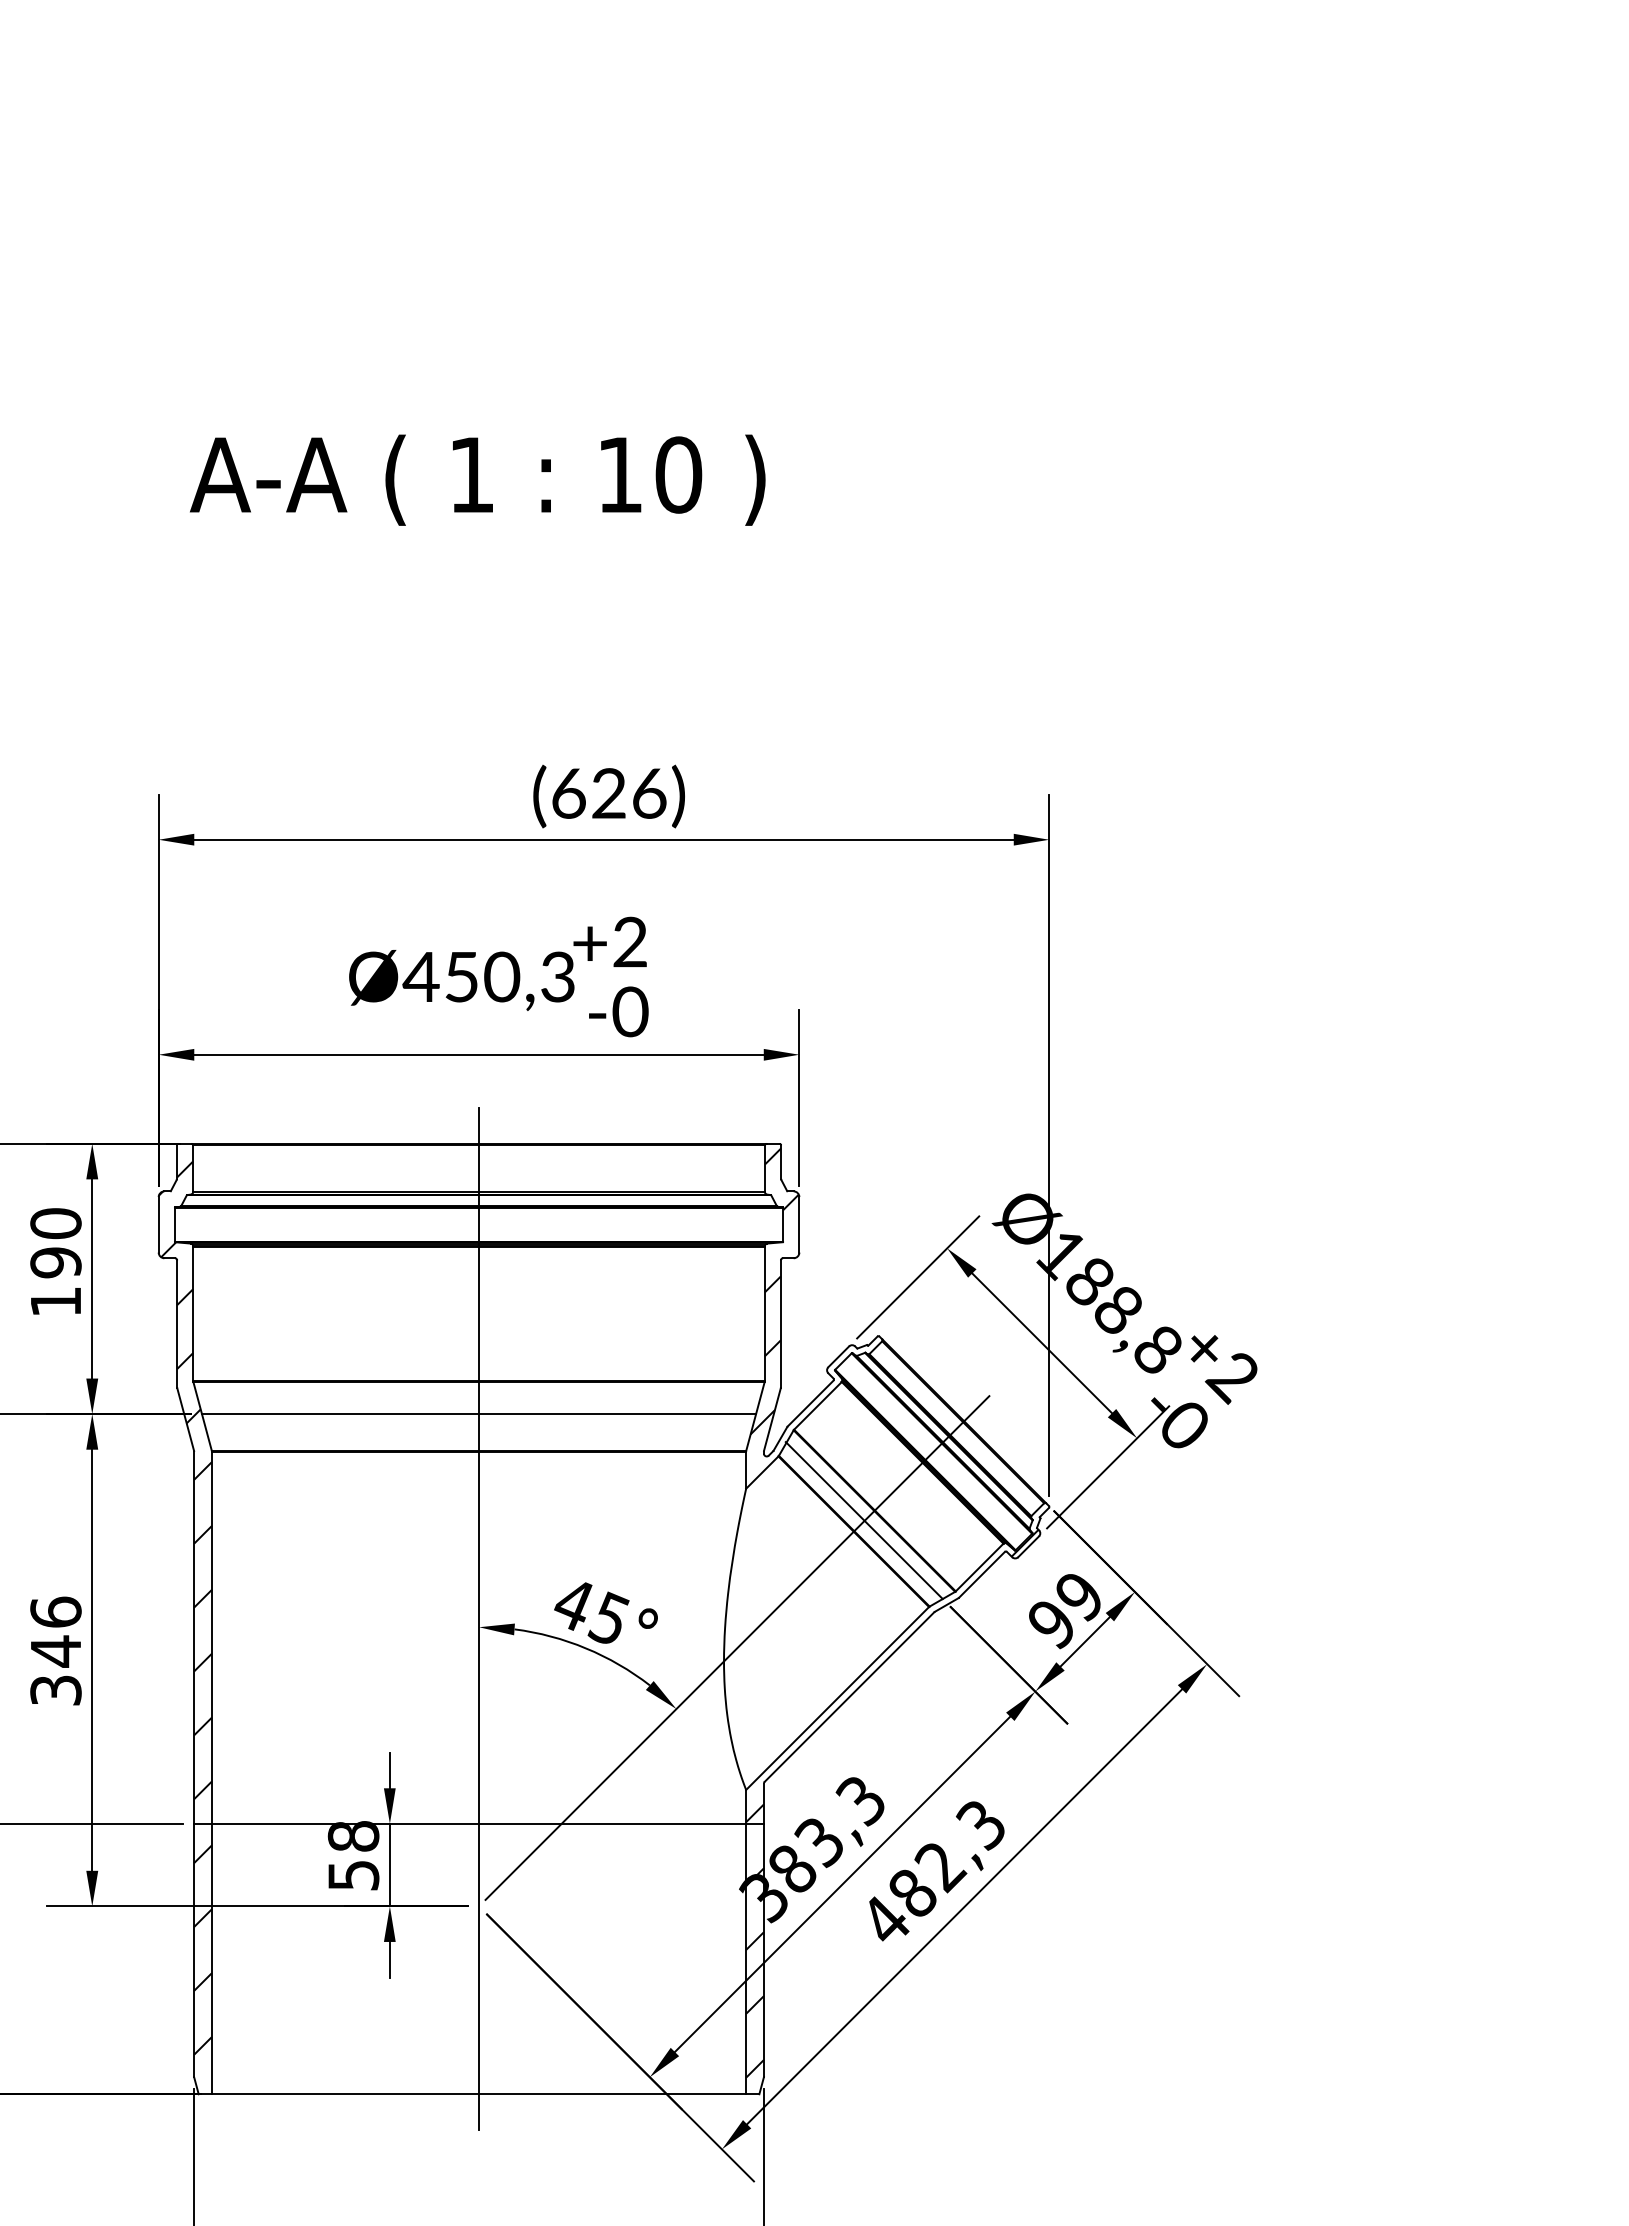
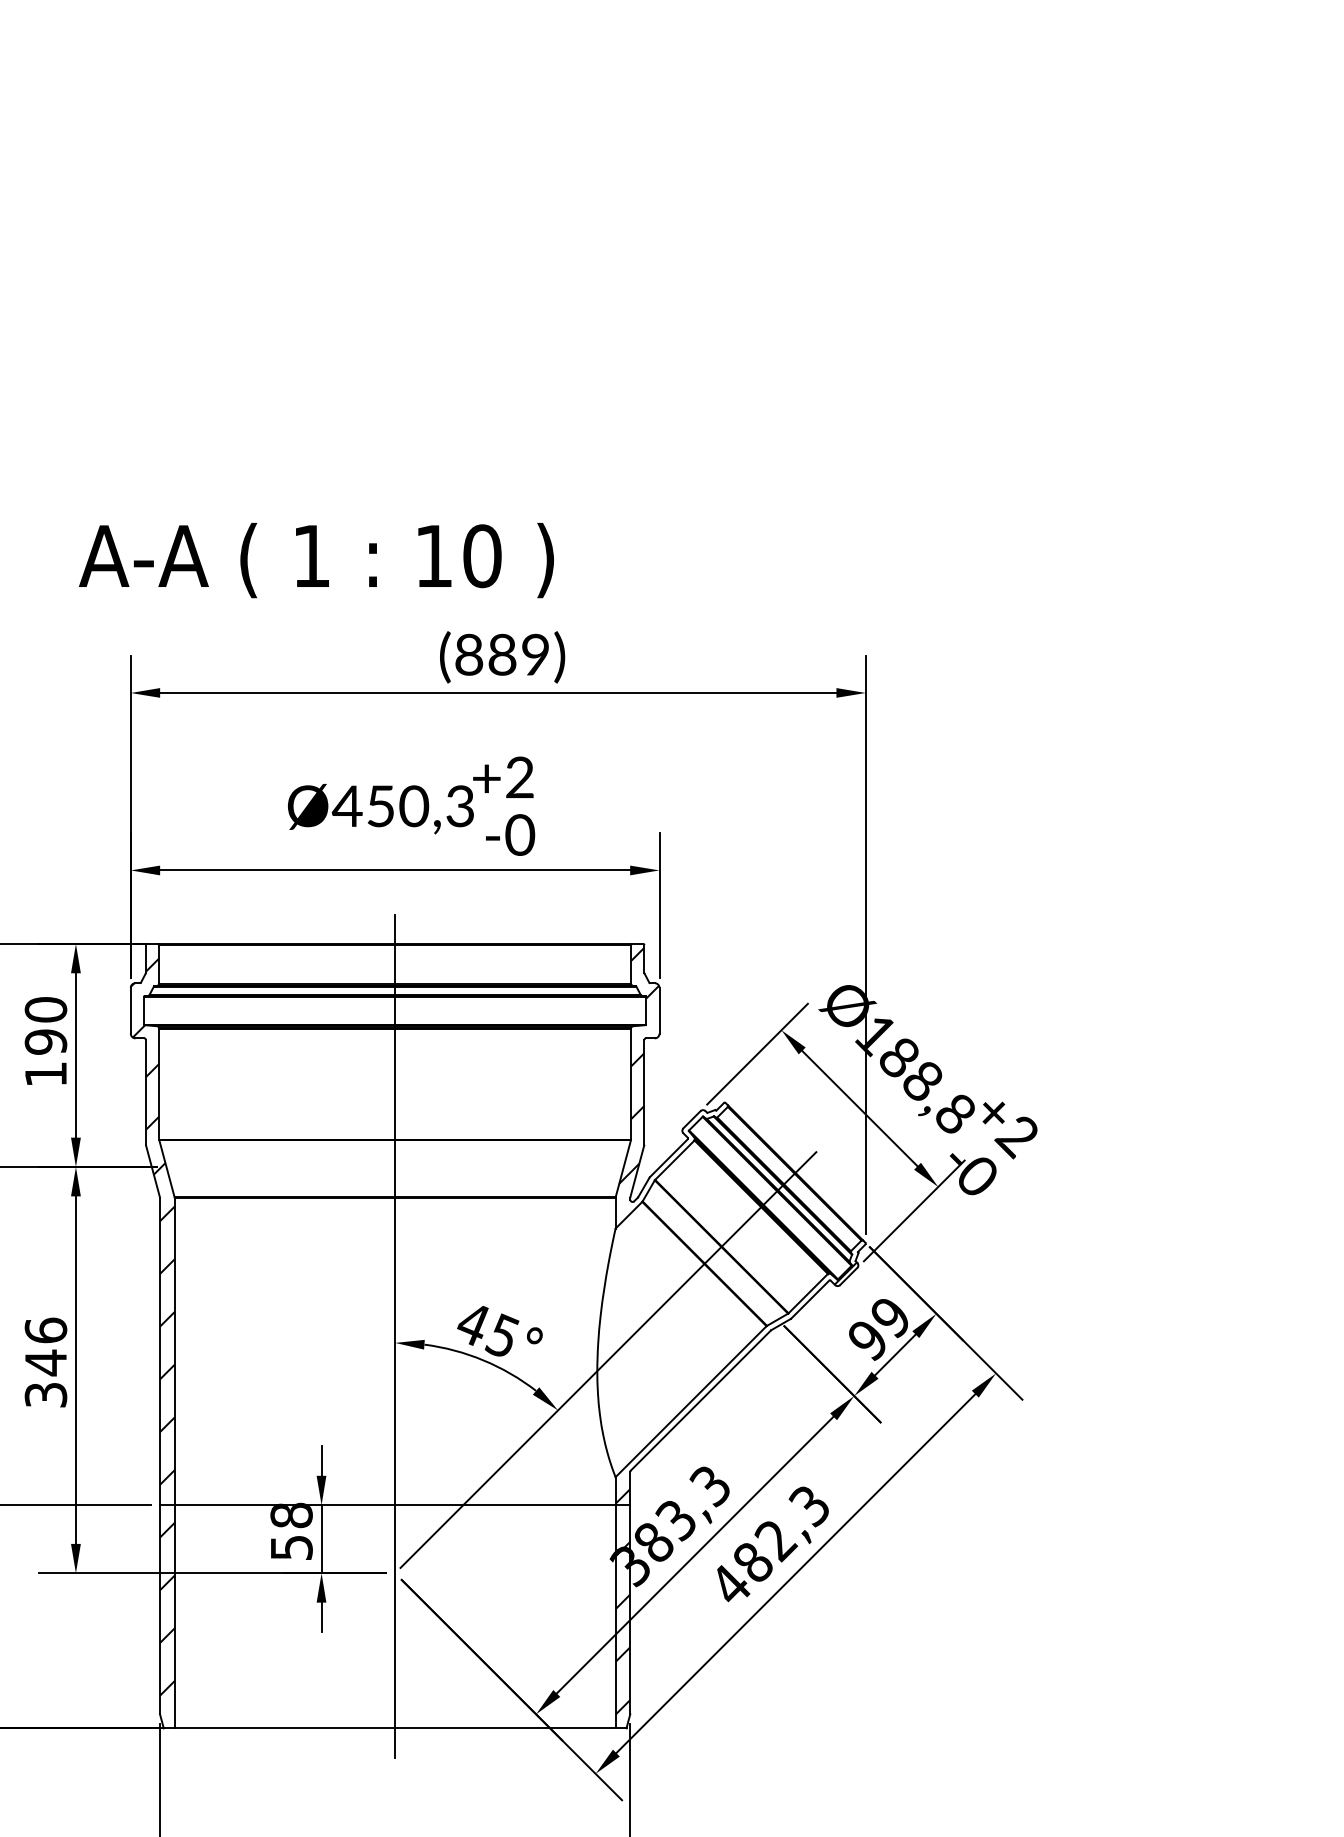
text: (477, 479) -> (316, 559), moved
text: (609, 793) -> (502, 654), (626) -> (889)
line: (479, 1414) -> (395, 1167), removed
line: (863, 1520) -> (712, 1254), removed

